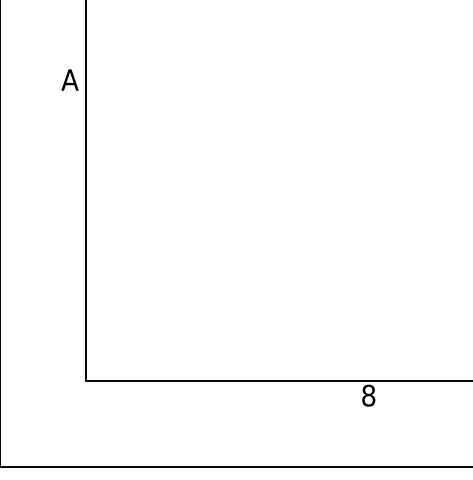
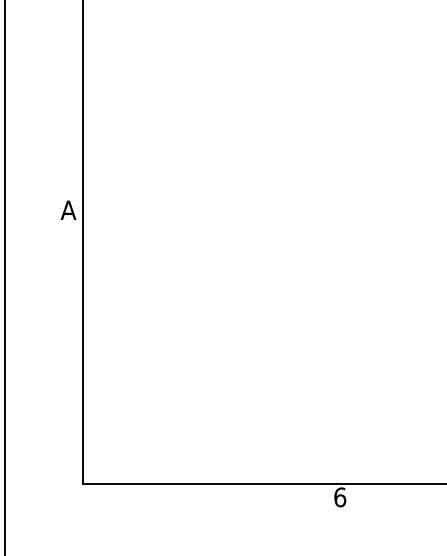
text: (369, 395) -> (340, 497), 8 -> 6

